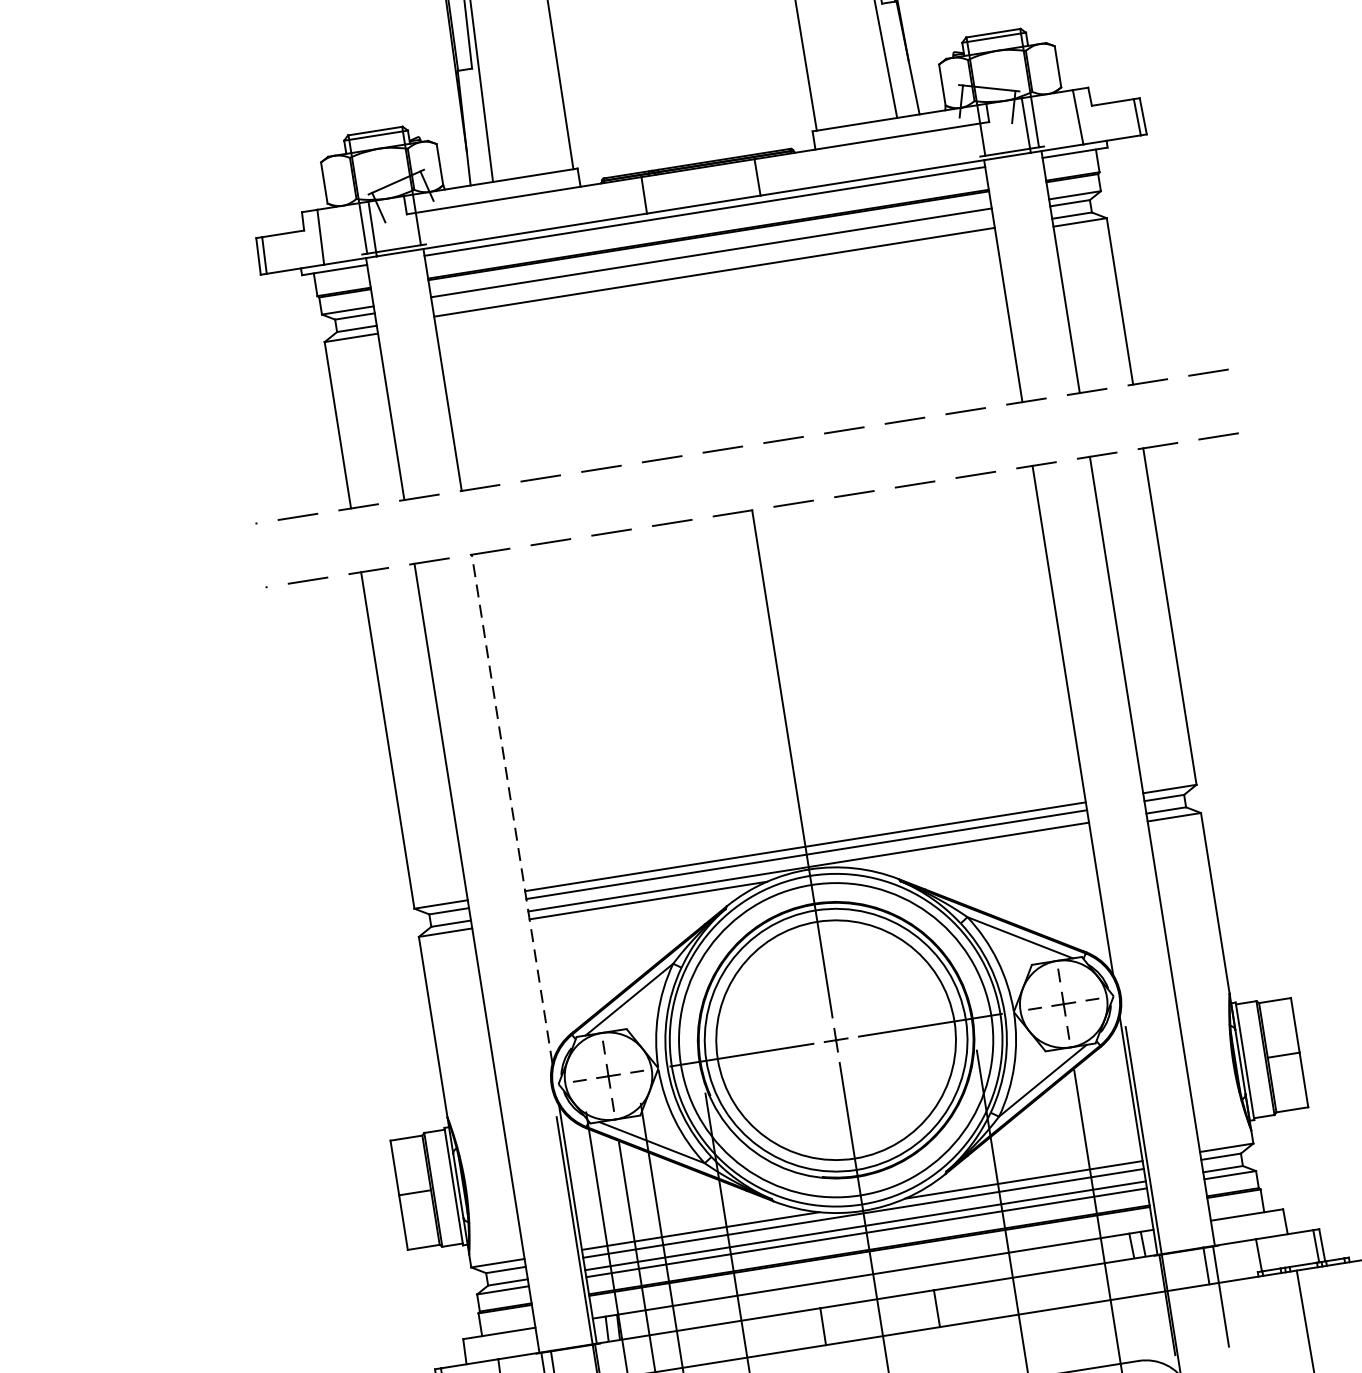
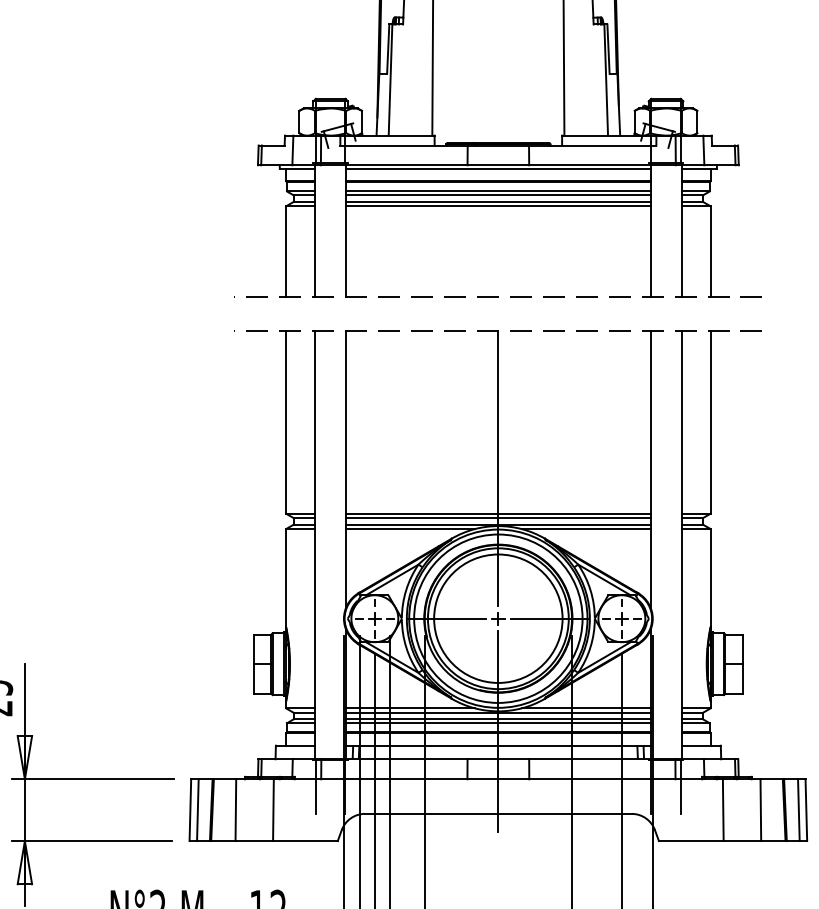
line: (712, 260) -> (498, 195), added
line: (716, 280) -> (498, 206), added
line: (512, 807) -> (346, 468), dashed -> solid
line: (970, 850) -> (585, 529), added

